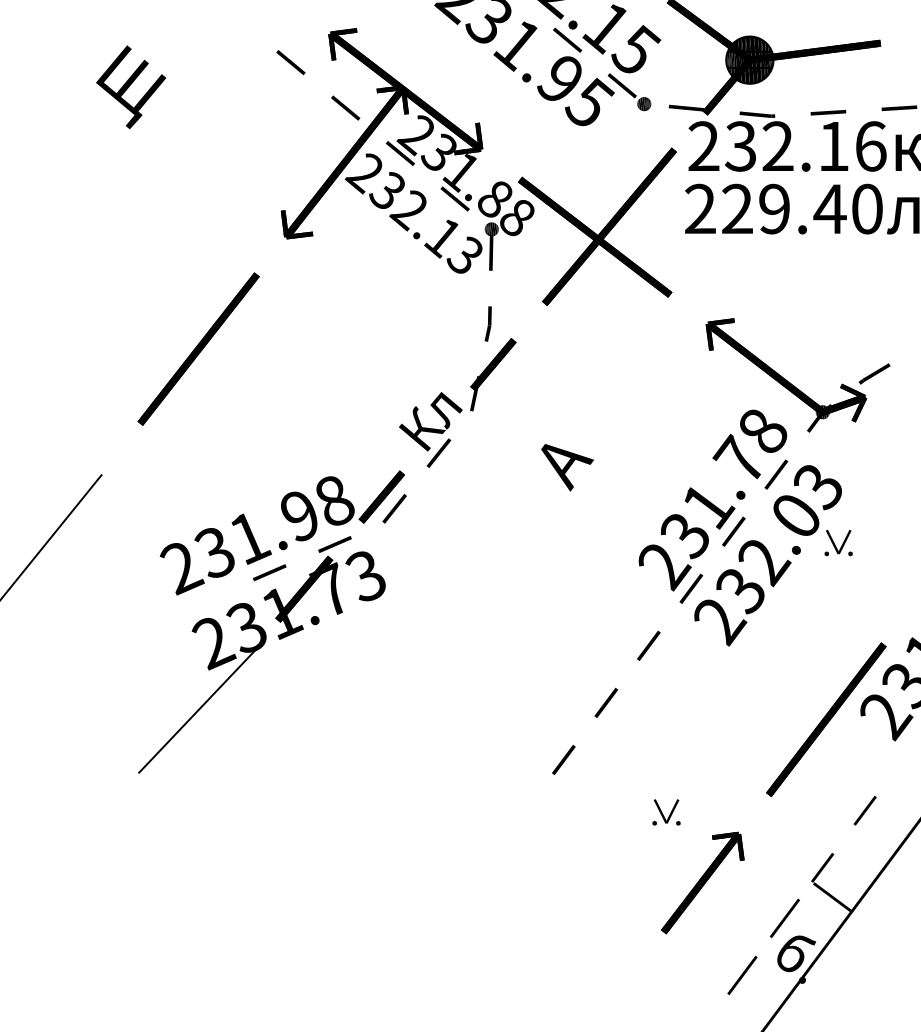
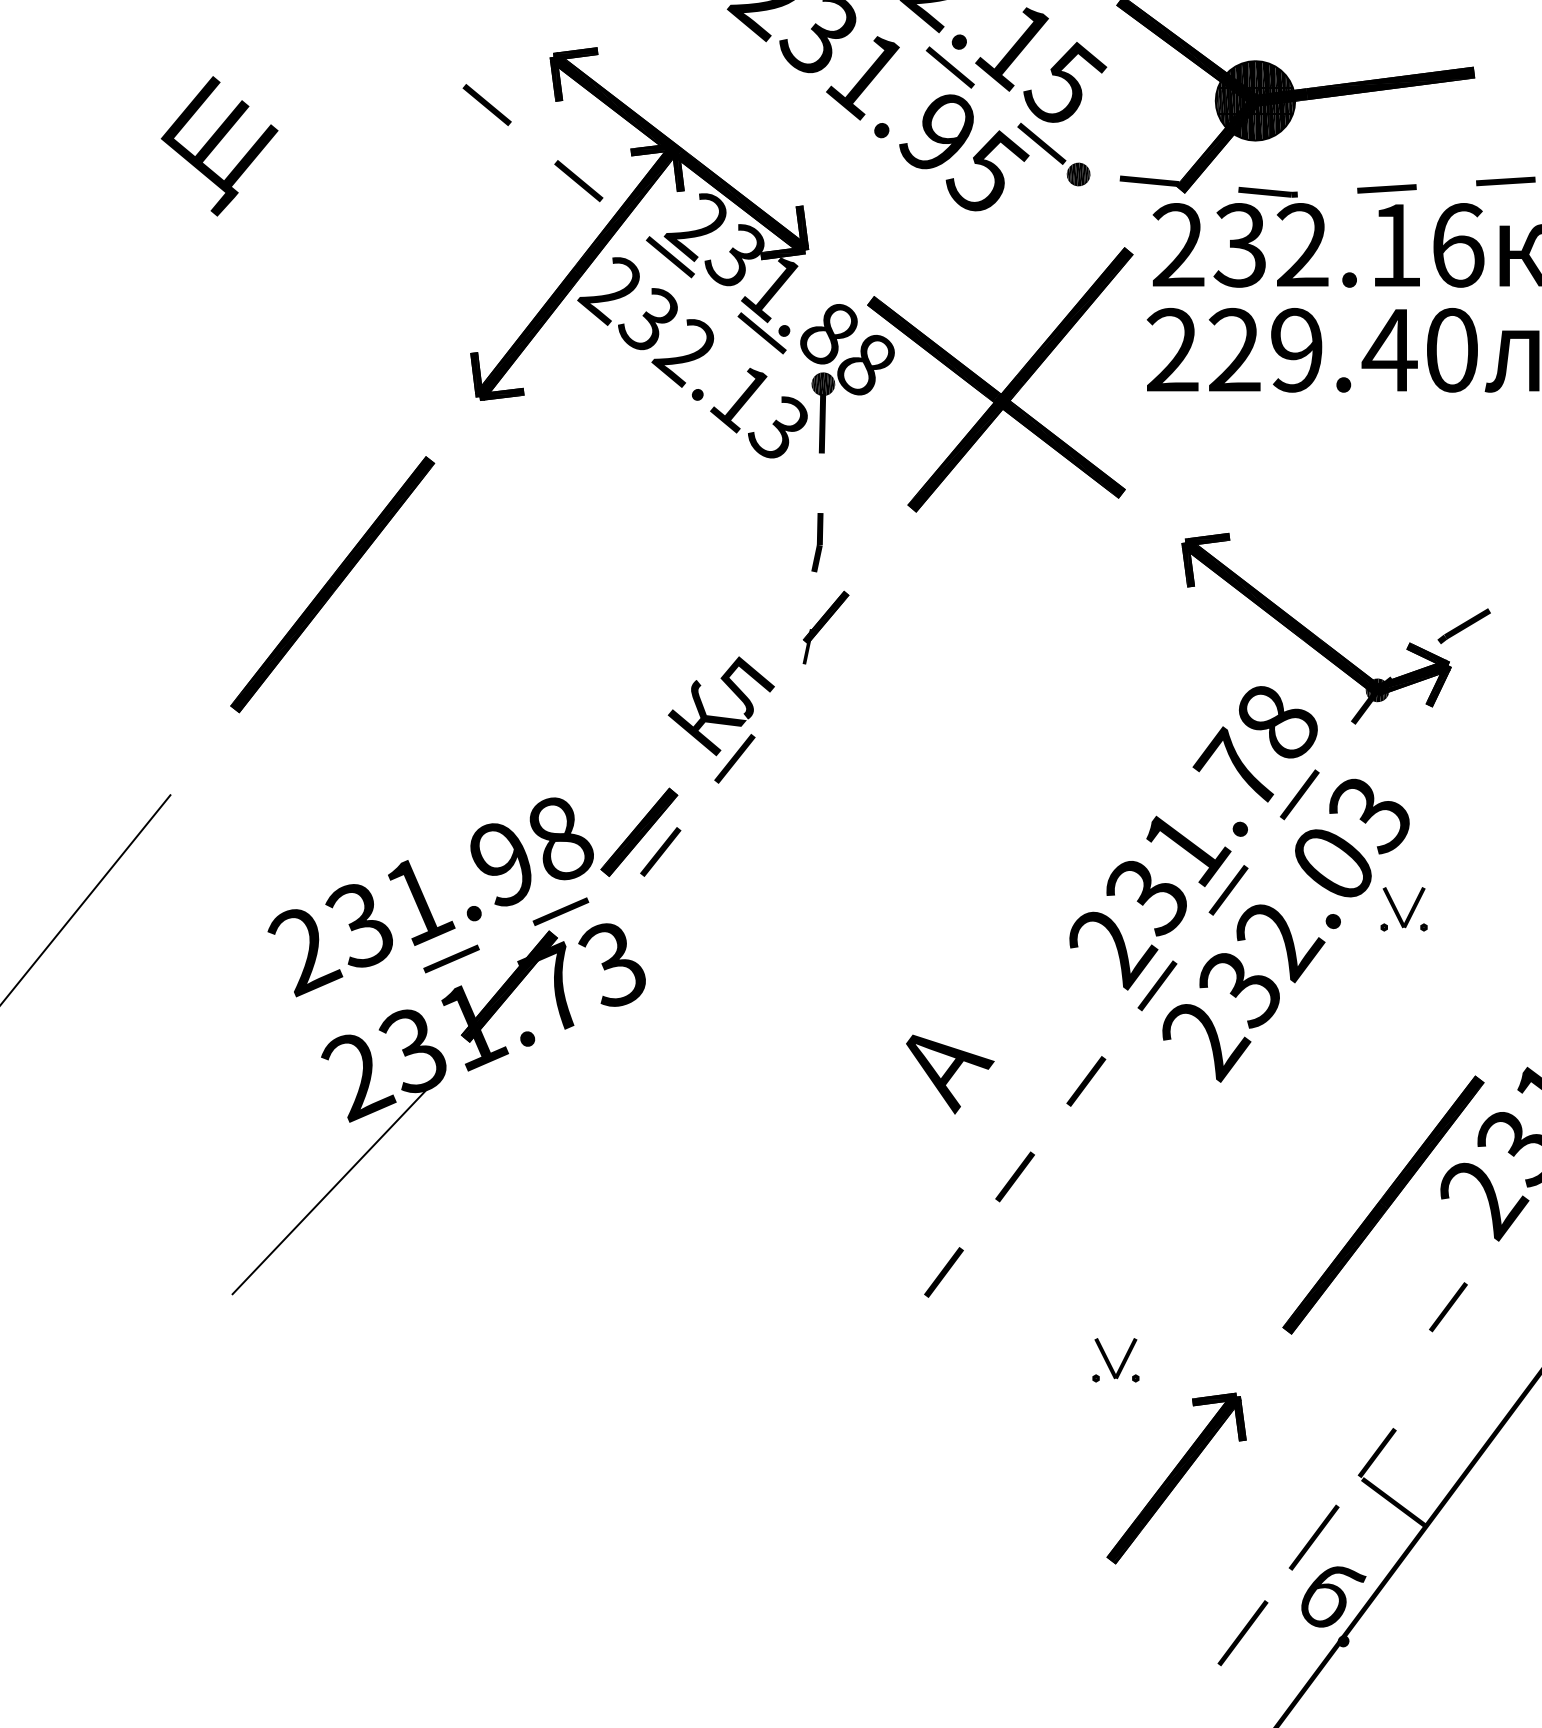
part: (493, 374) -> (826, 627), size x0.6
text: (567, 467) -> (950, 1074), moved
line: (864, 810) -> (1447, 1306), moved

